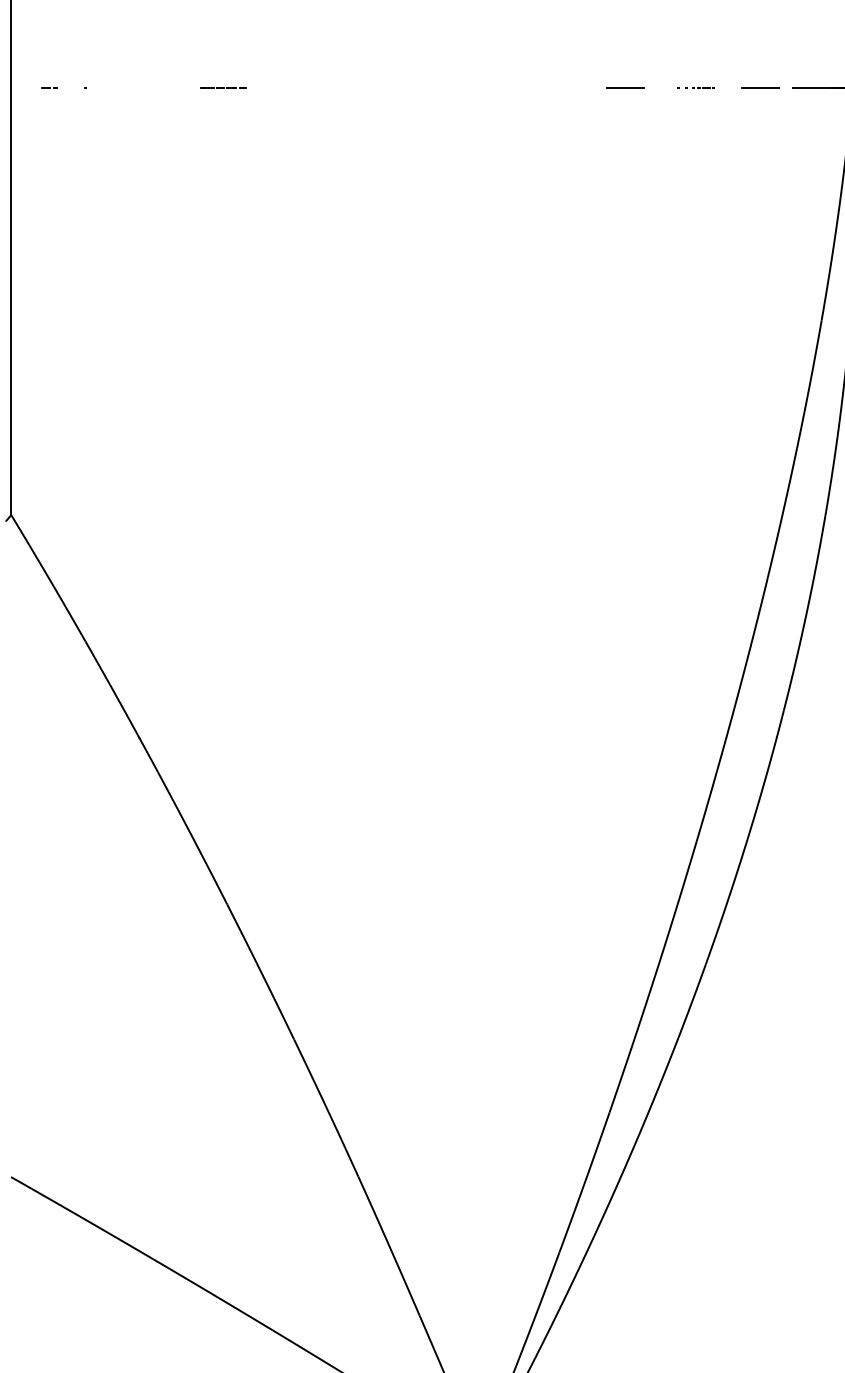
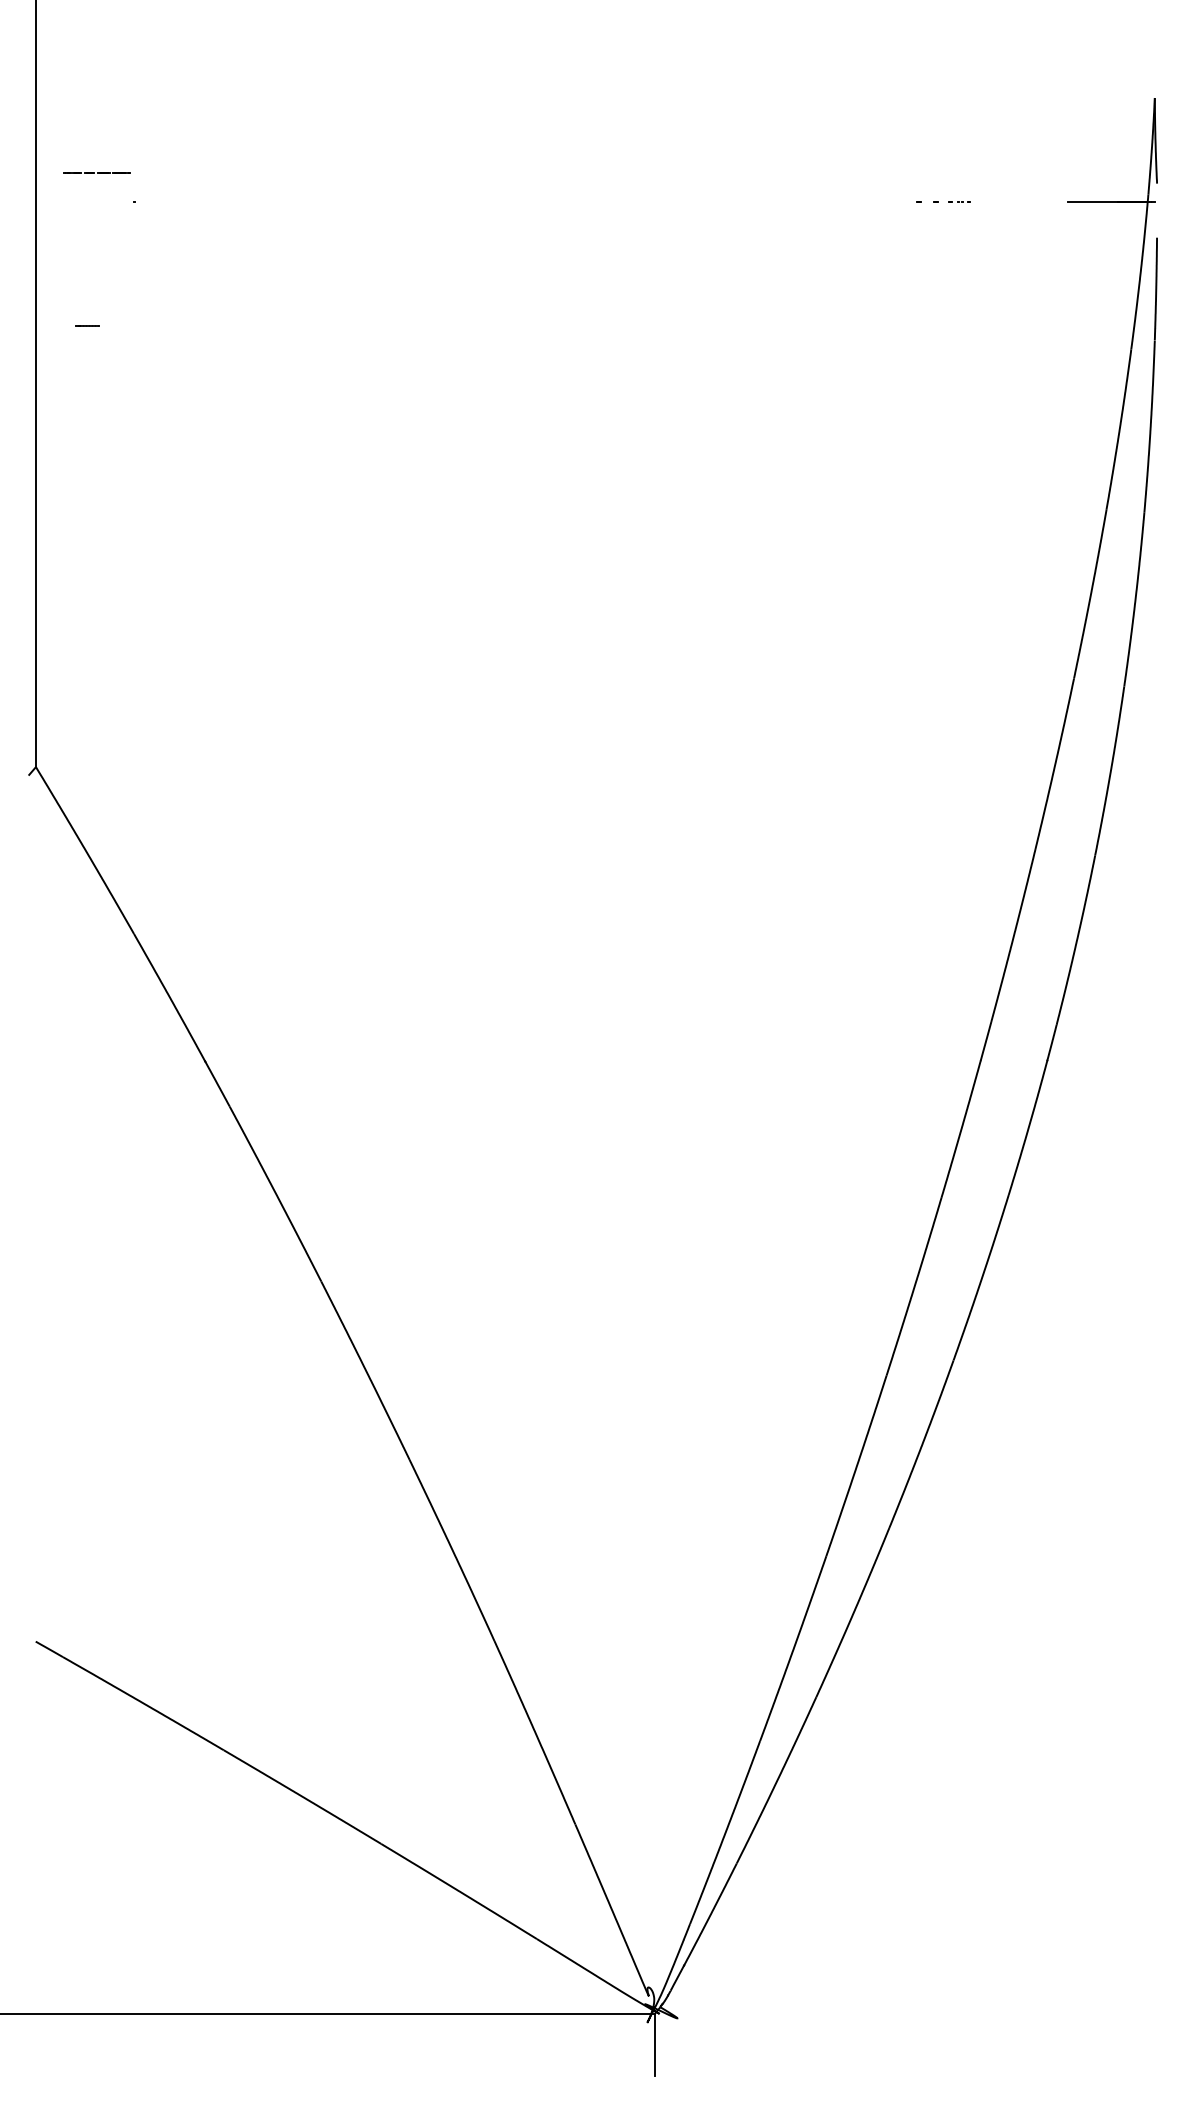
line: (50, 86) -> (87, 325), moved
line: (226, 86) -> (97, 172), moved
line: (625, 87) -> (847, 202), removed
line: (759, 87) -> (1024, 202), removed

